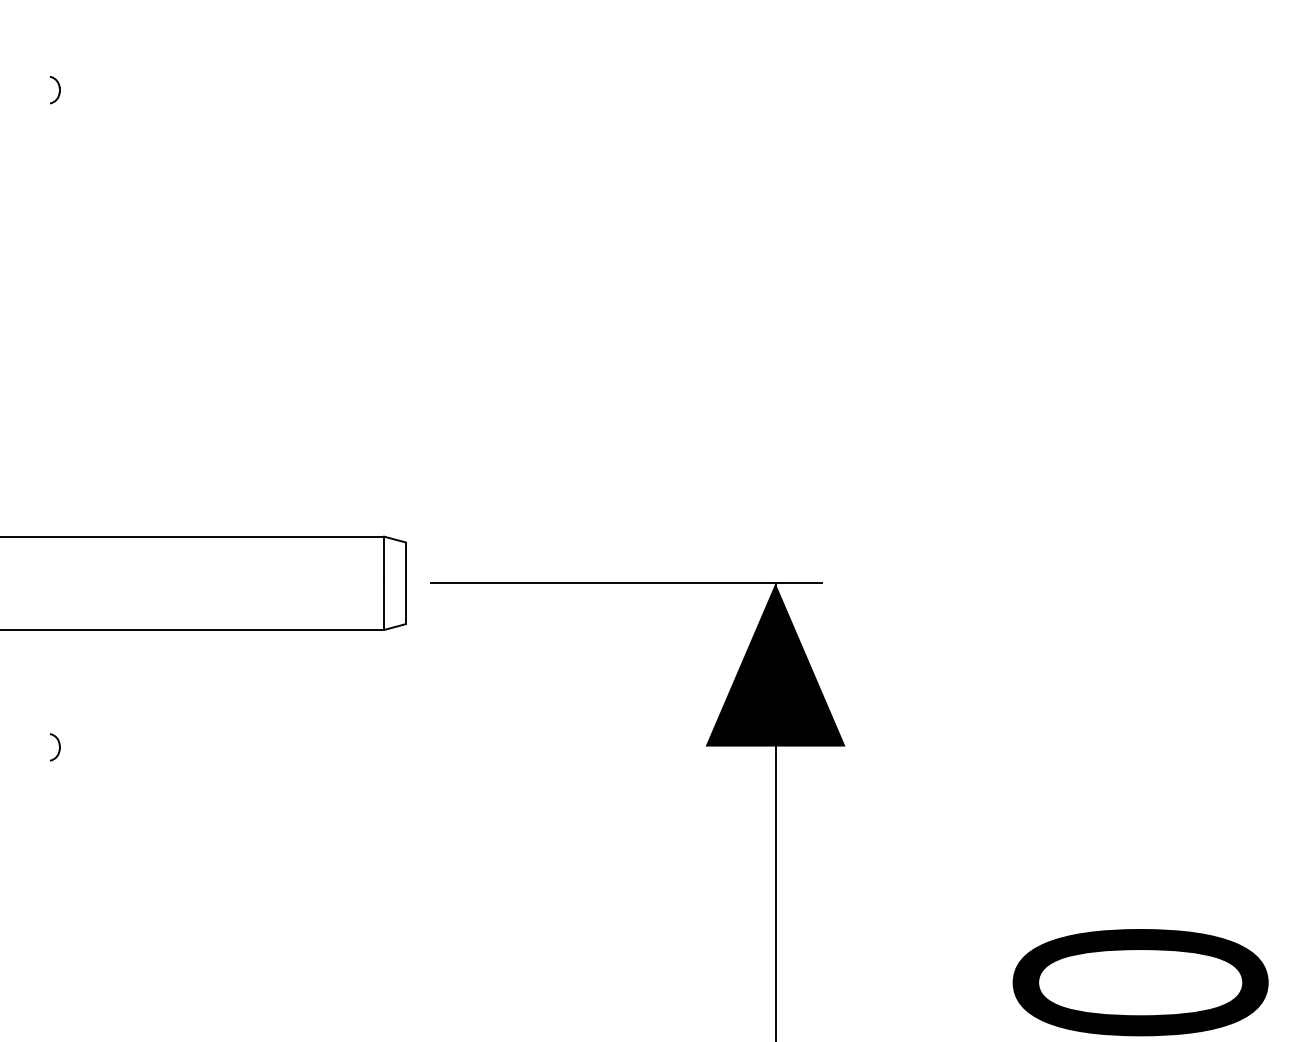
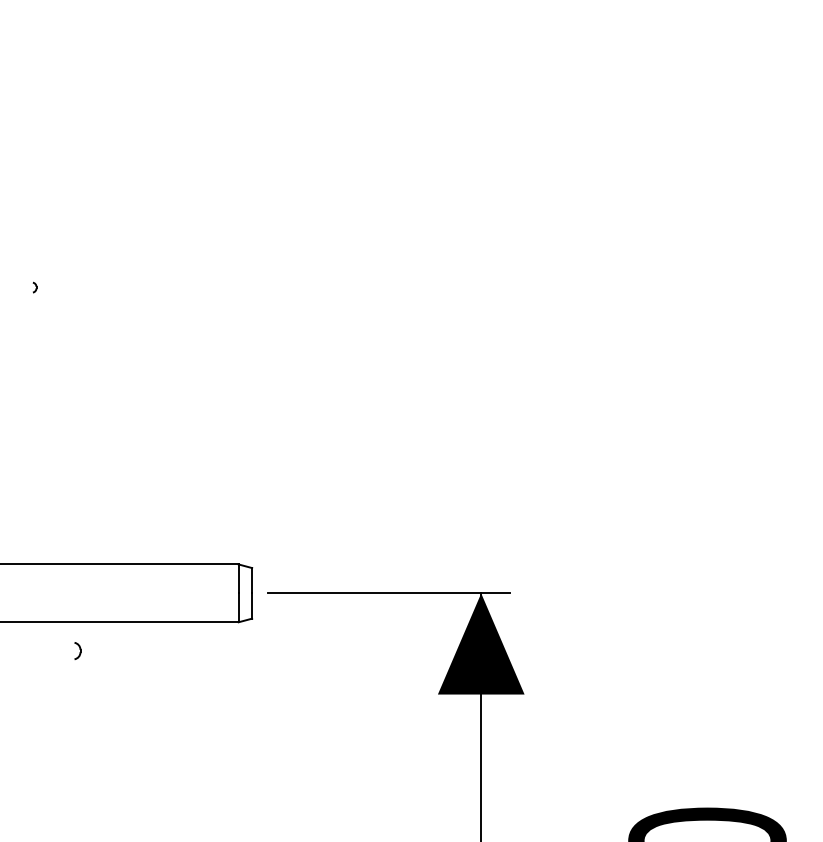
part: (54, 89) -> (34, 287), size x0.6
part: (54, 746) -> (77, 650), moved

